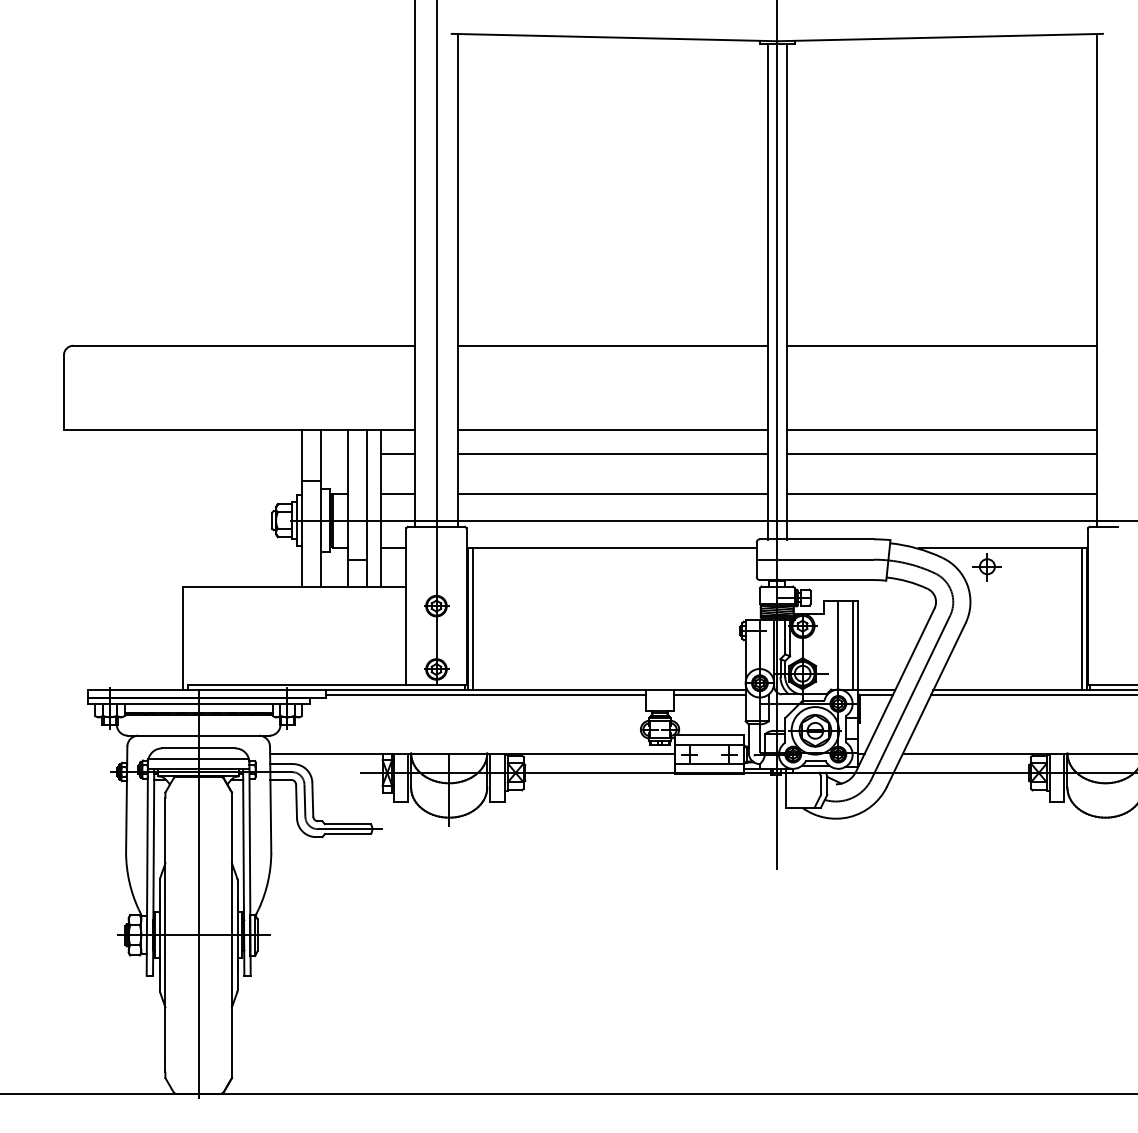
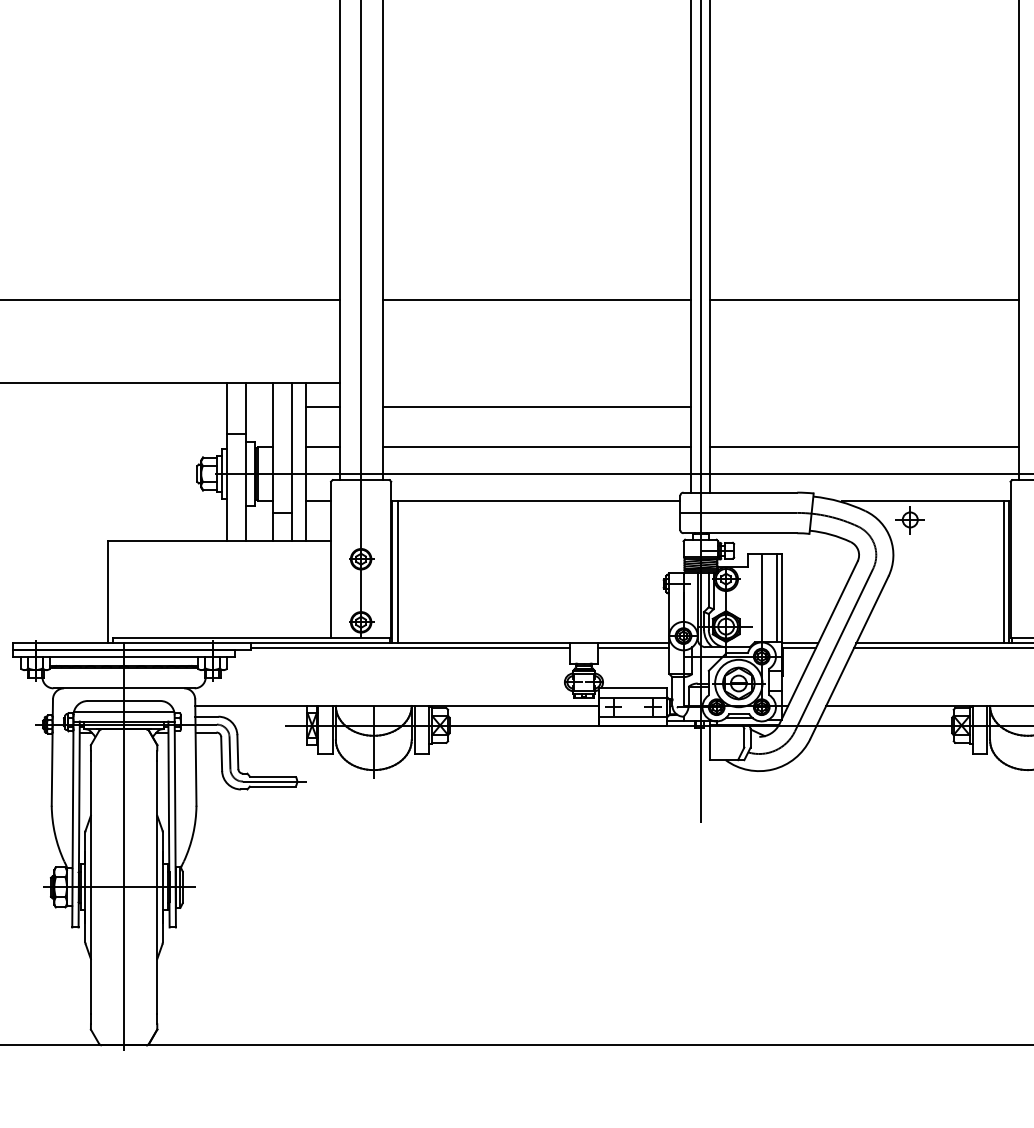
line: (612, 429) -> (536, 383), removed
line: (941, 429) -> (864, 383), removed
line: (941, 453) -> (864, 407), removed

